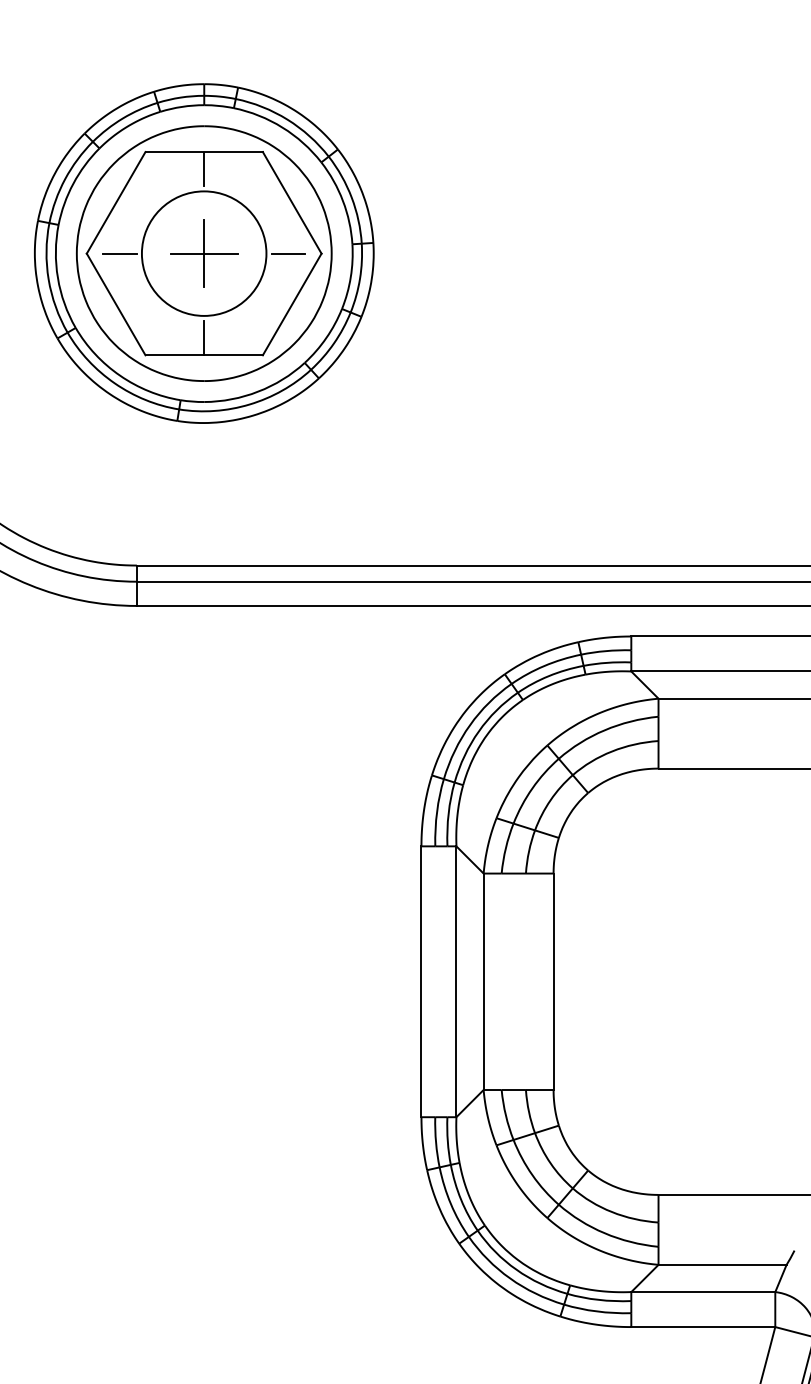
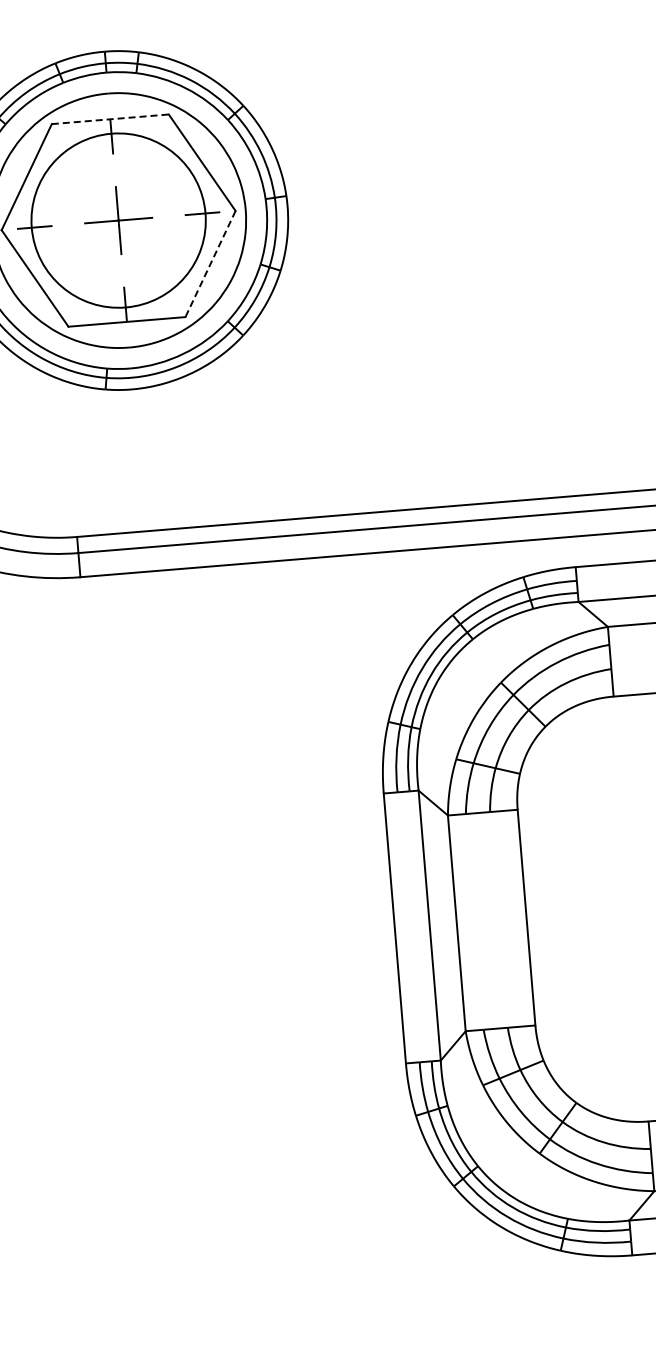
line: (204, 152) -> (110, 119), solid -> dashed
circle: (203, 253) -> (117, 220), size x1.4
line: (292, 304) -> (210, 264), solid -> dashed

